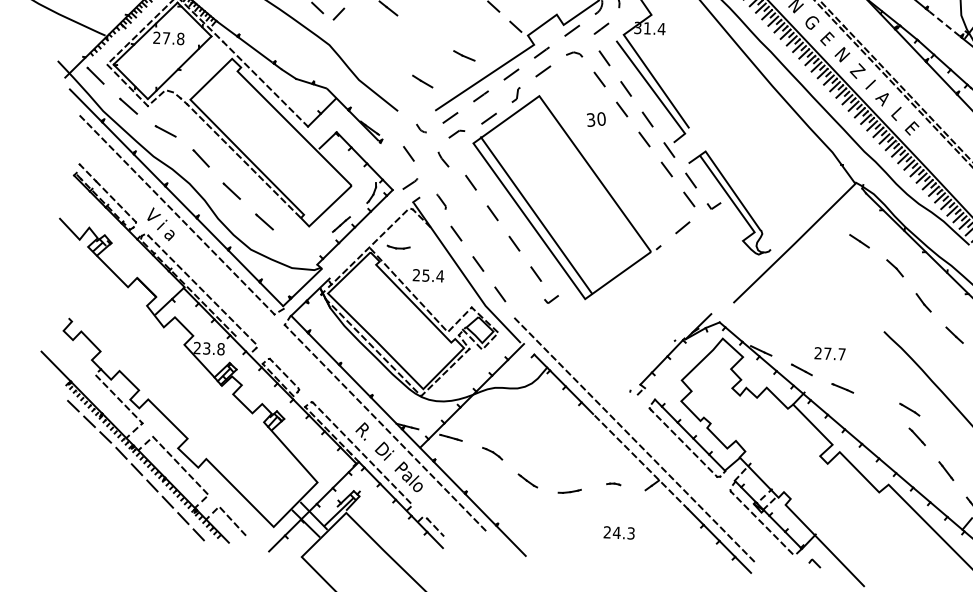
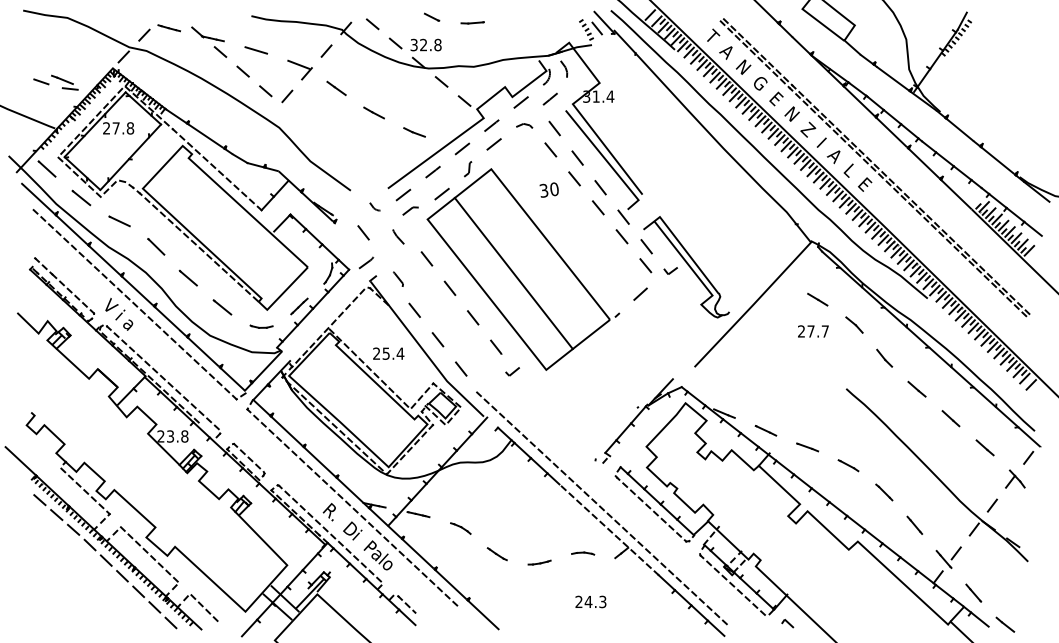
line: (944, 23) -> (892, 78), dashed -> solid
line: (422, 81) -> (373, 112), moved
line: (536, 215) -> (513, 273), moved
part: (398, 247) -> (261, 326), moved
text: (830, 353) -> (813, 331), moved
line: (909, 409) -> (848, 465), moved
part: (614, 484) -> (583, 553), size x1.67

